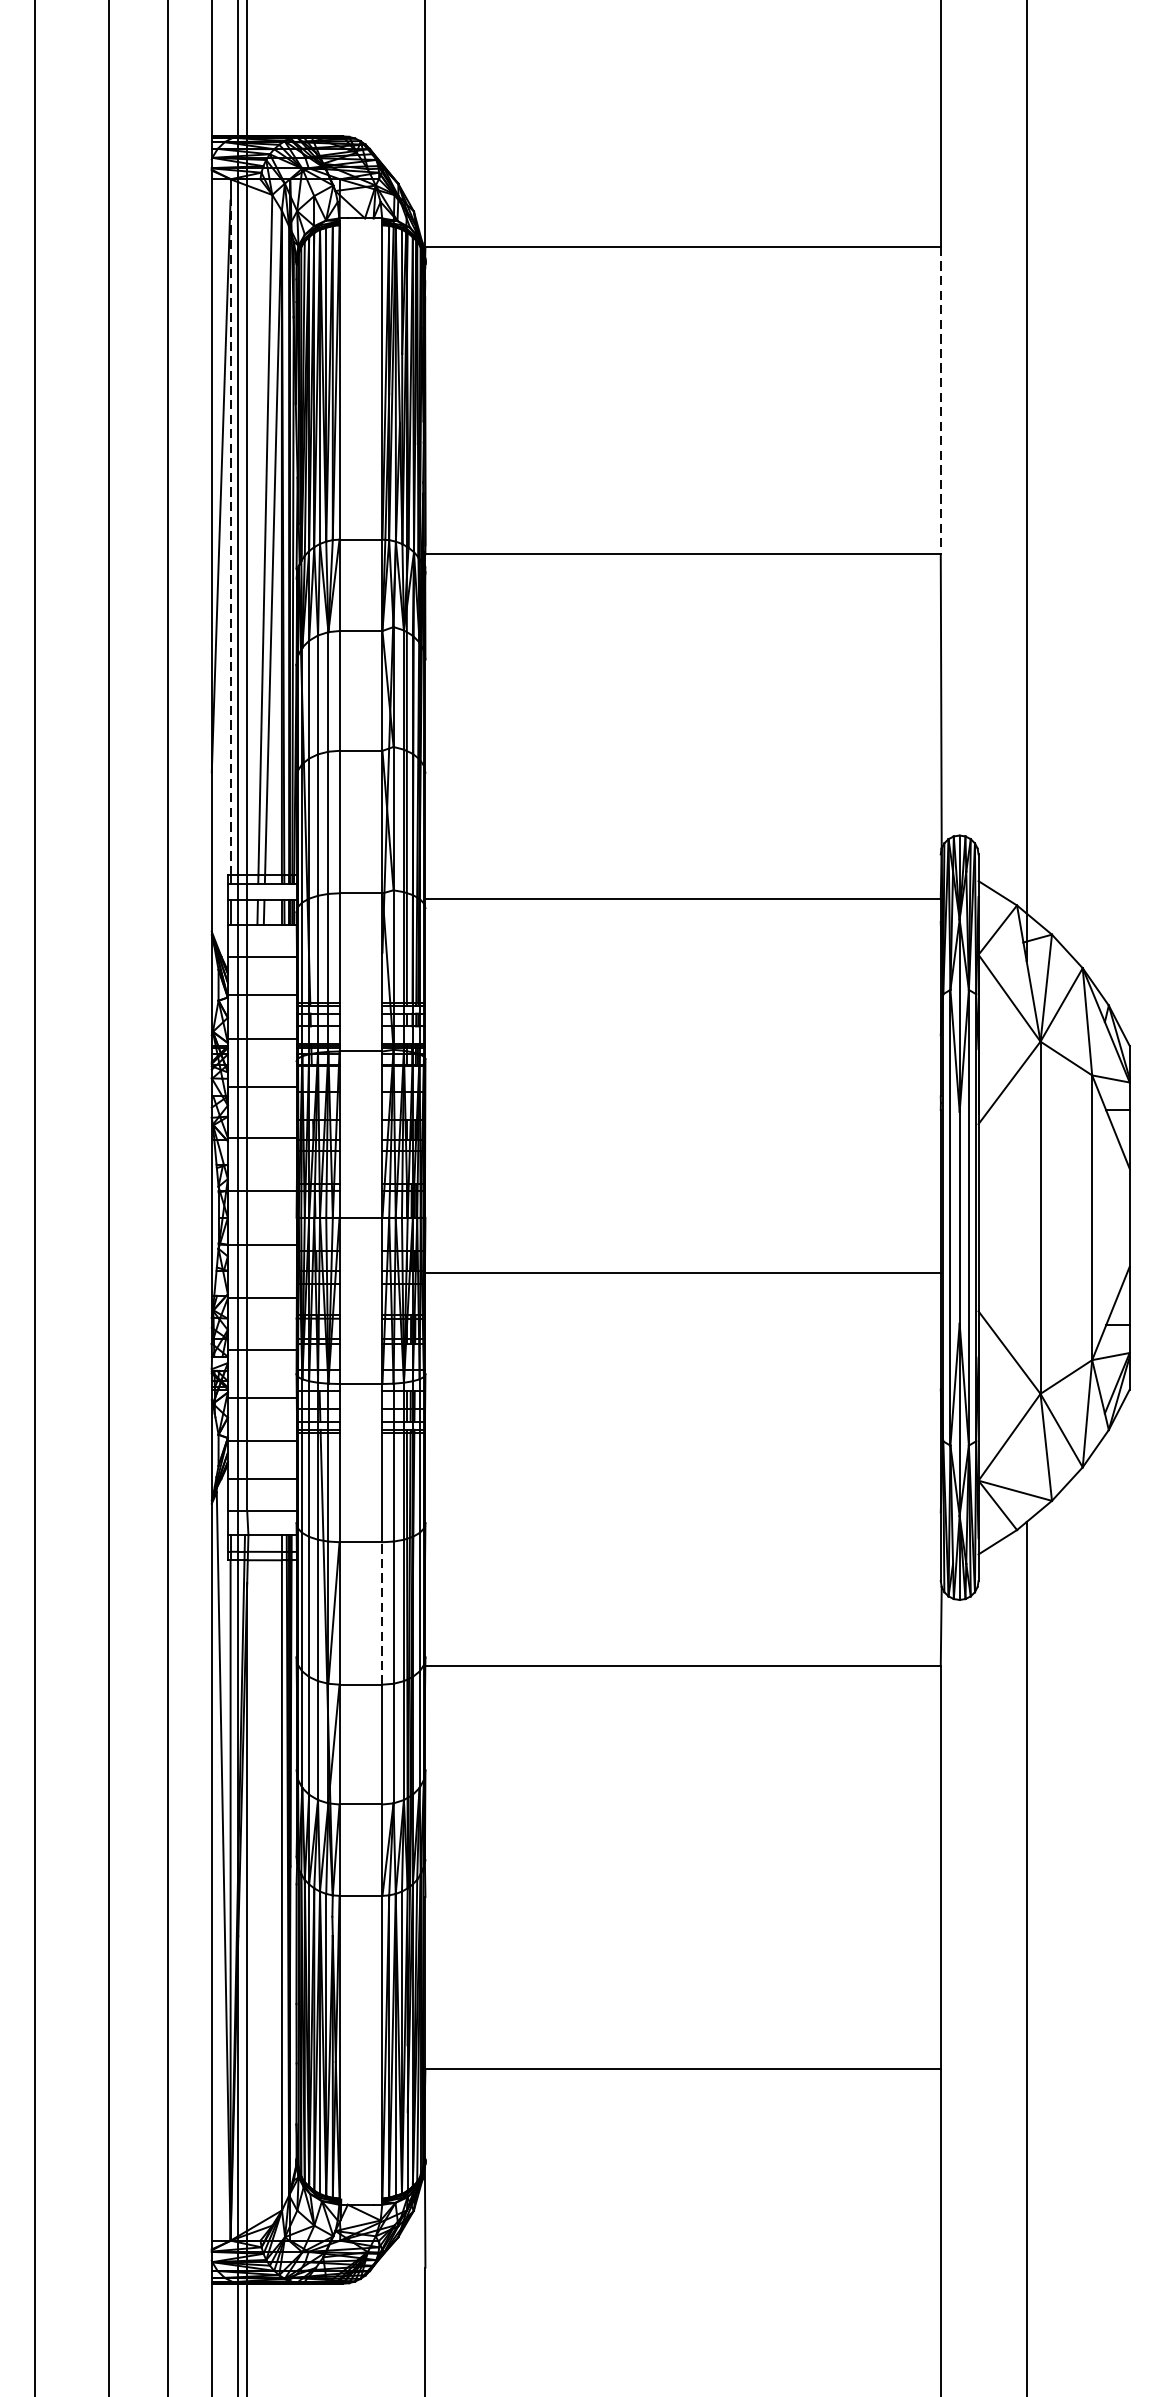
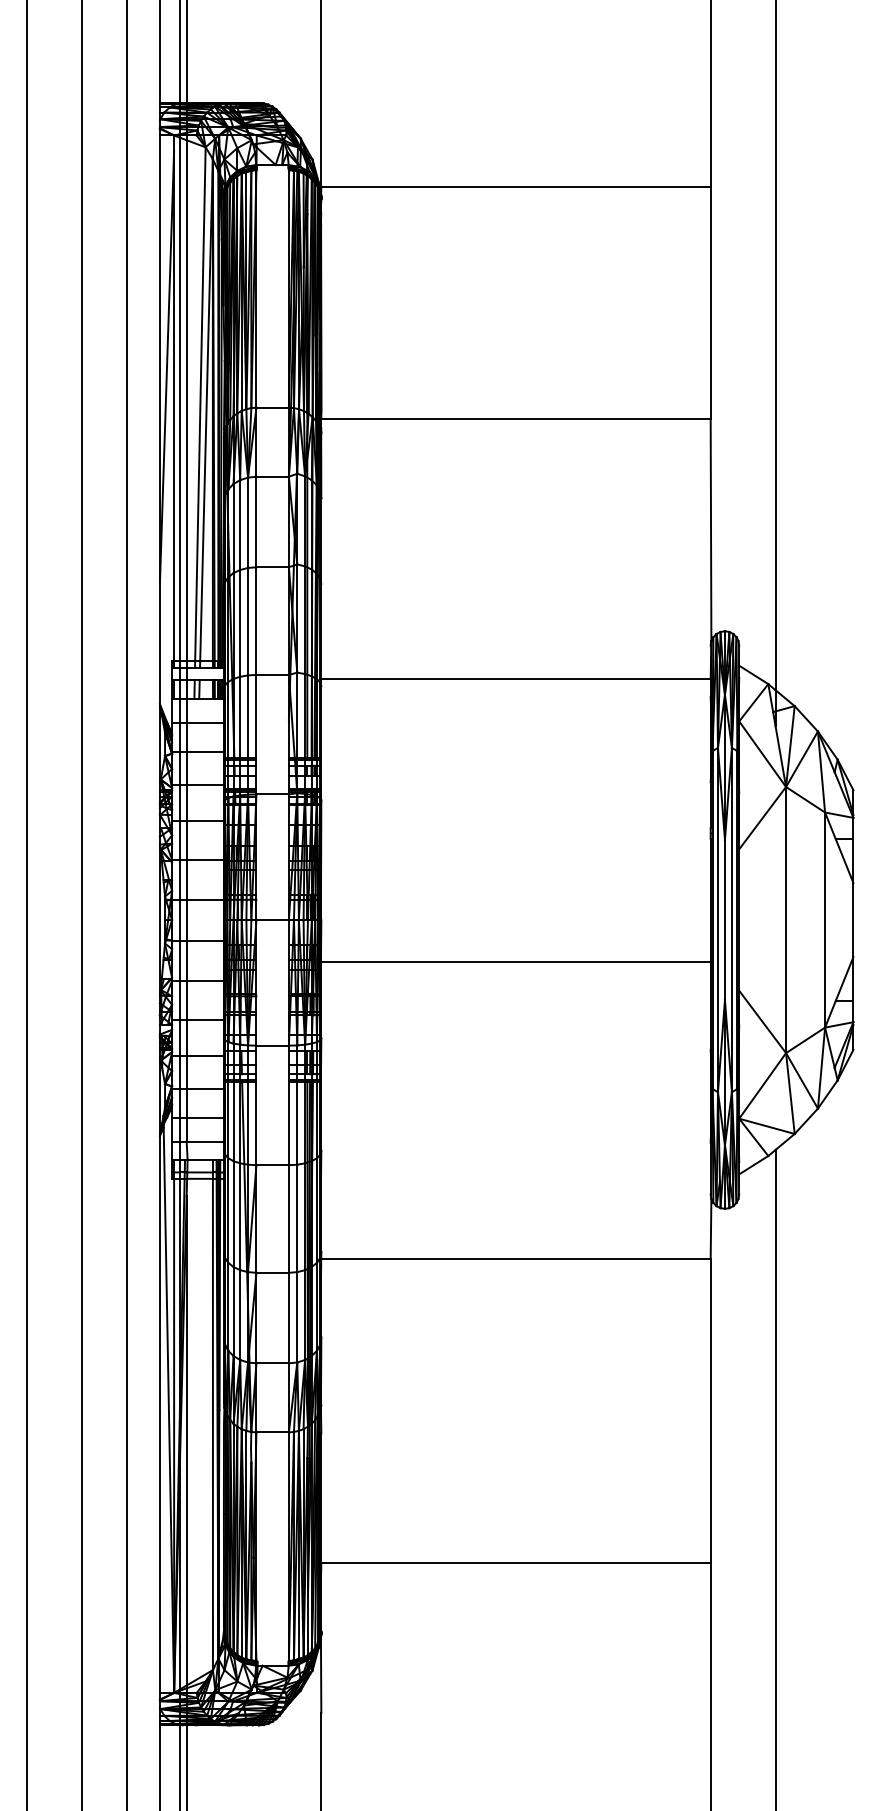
line: (940, 401) -> (710, 303), dashed -> solid
line: (231, 538) -> (174, 406), dashed -> solid
line: (381, 1614) -> (288, 1219), dashed -> solid

